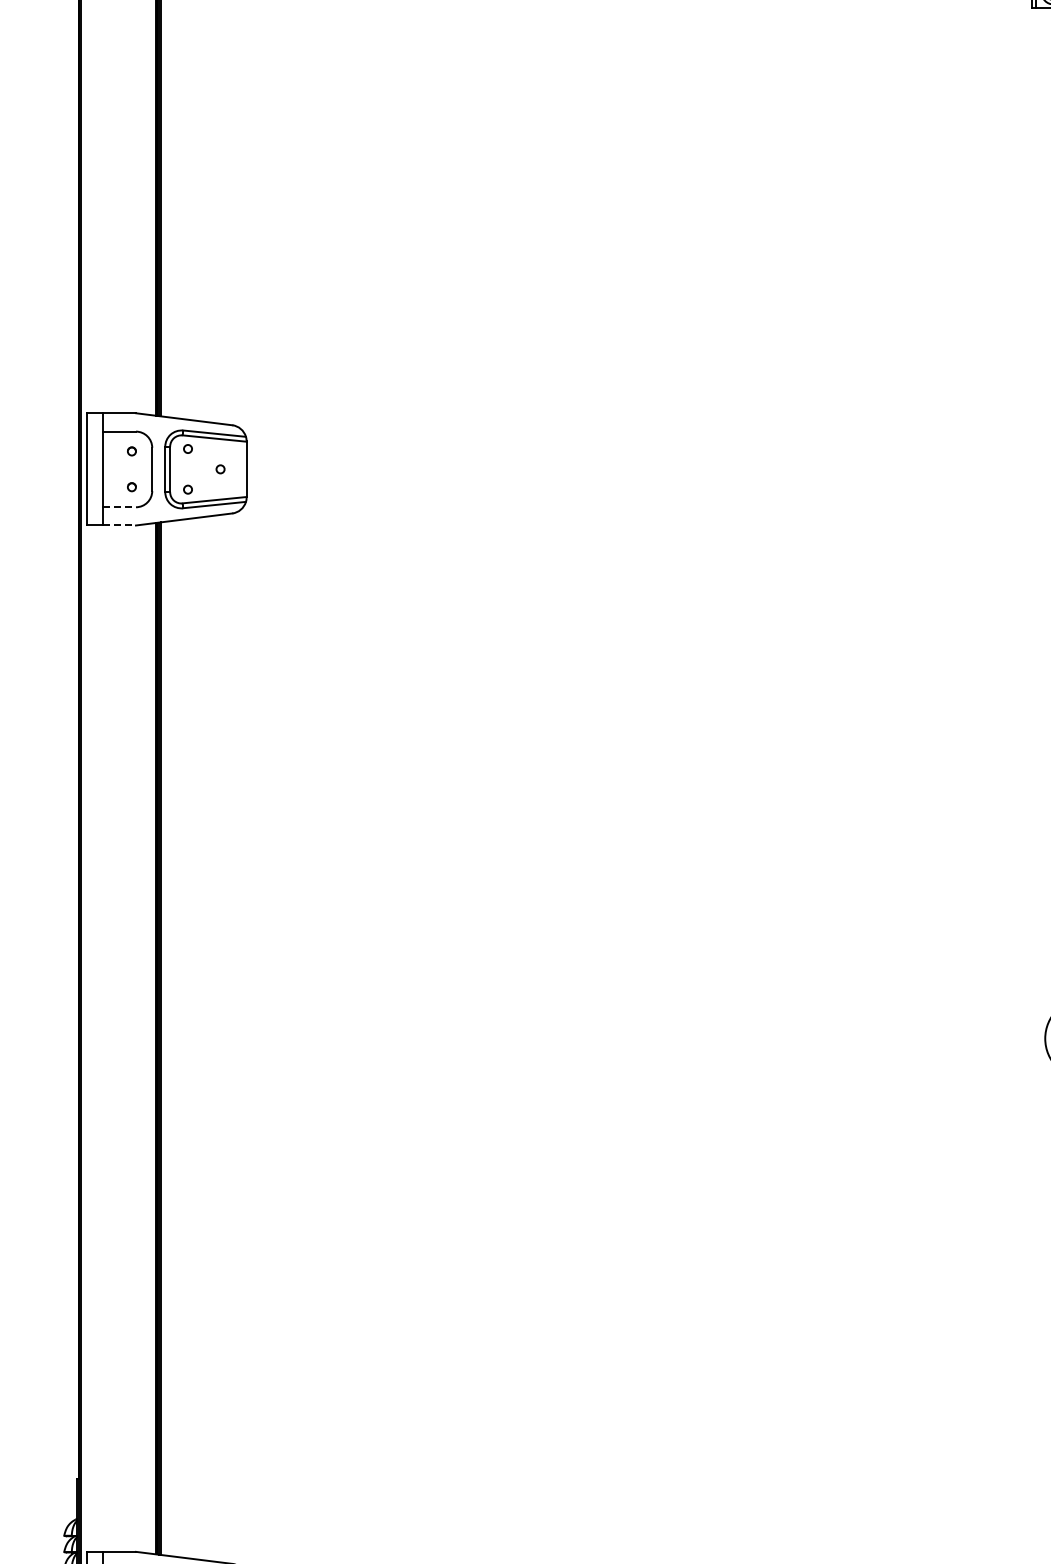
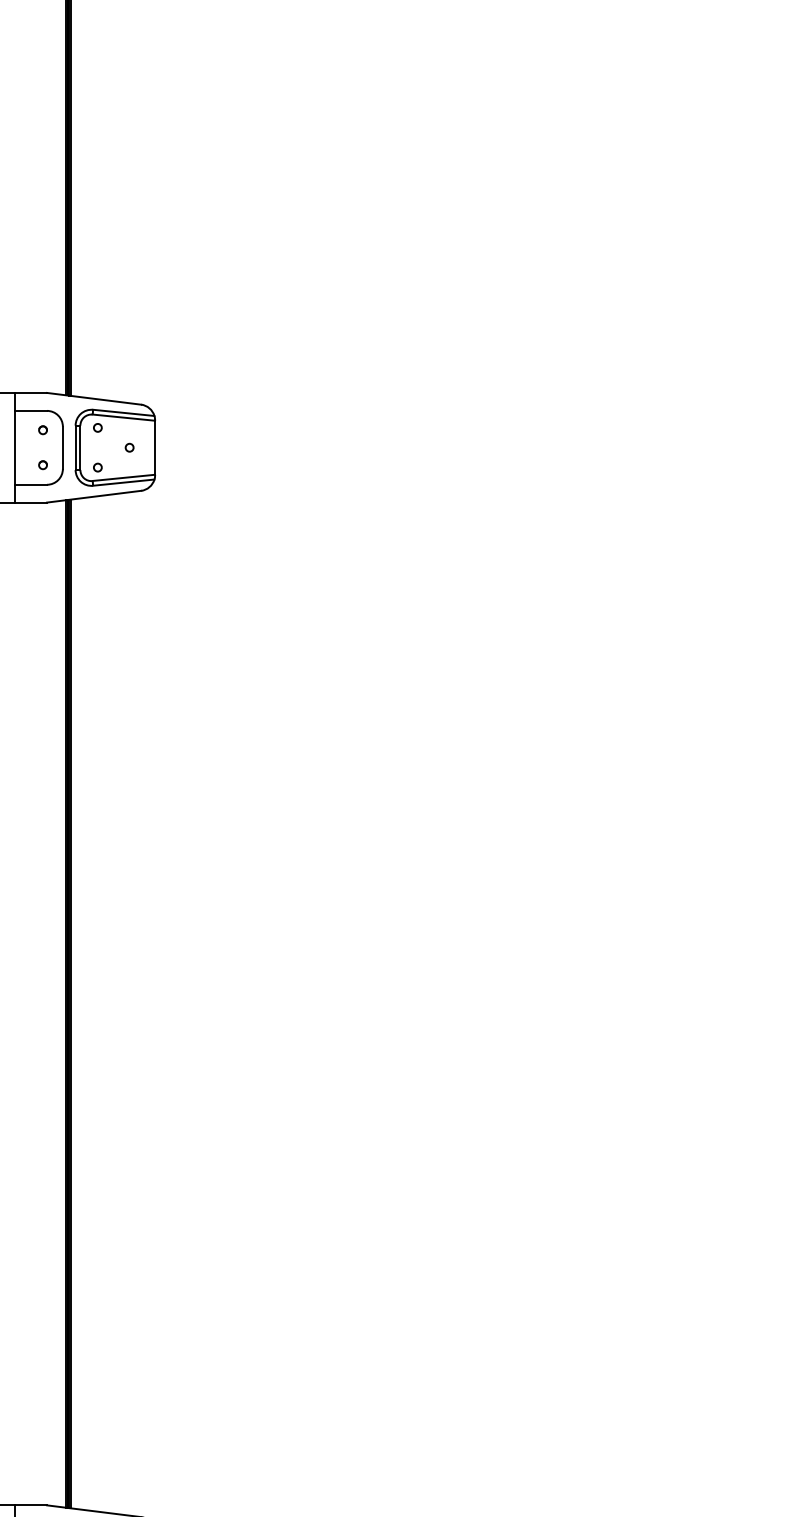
line: (120, 507) -> (31, 485), dashed -> solid
line: (120, 525) -> (31, 502), dashed -> solid

